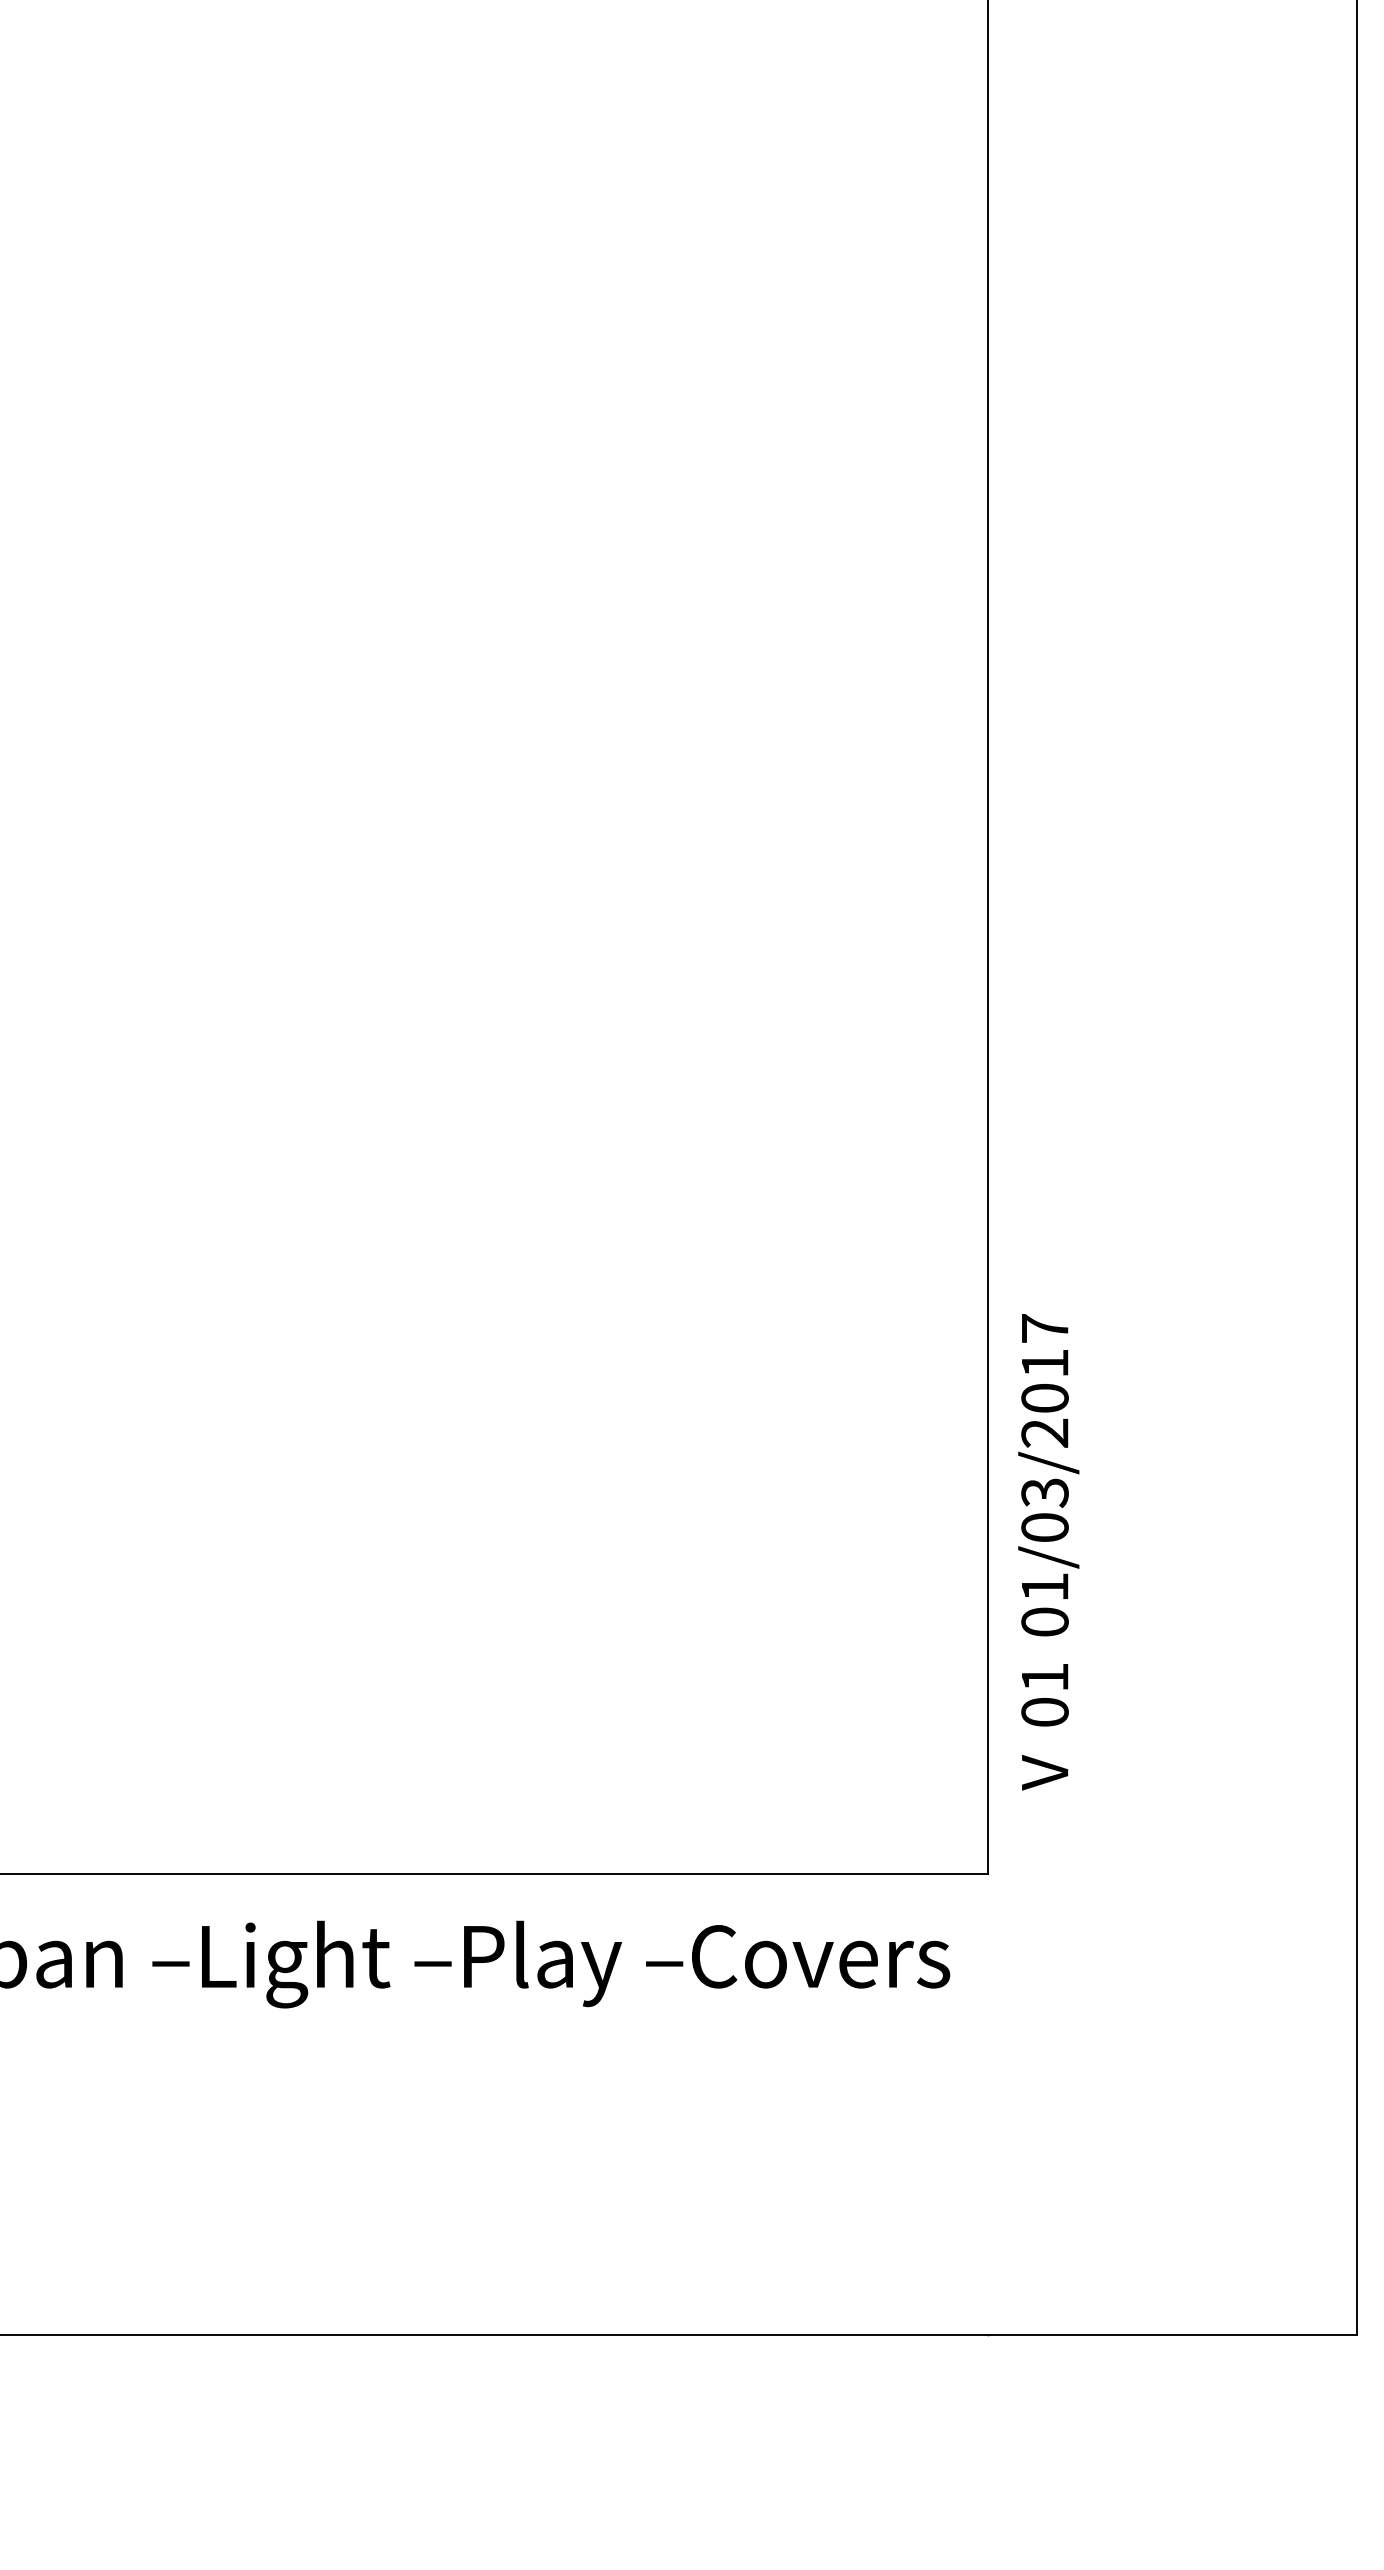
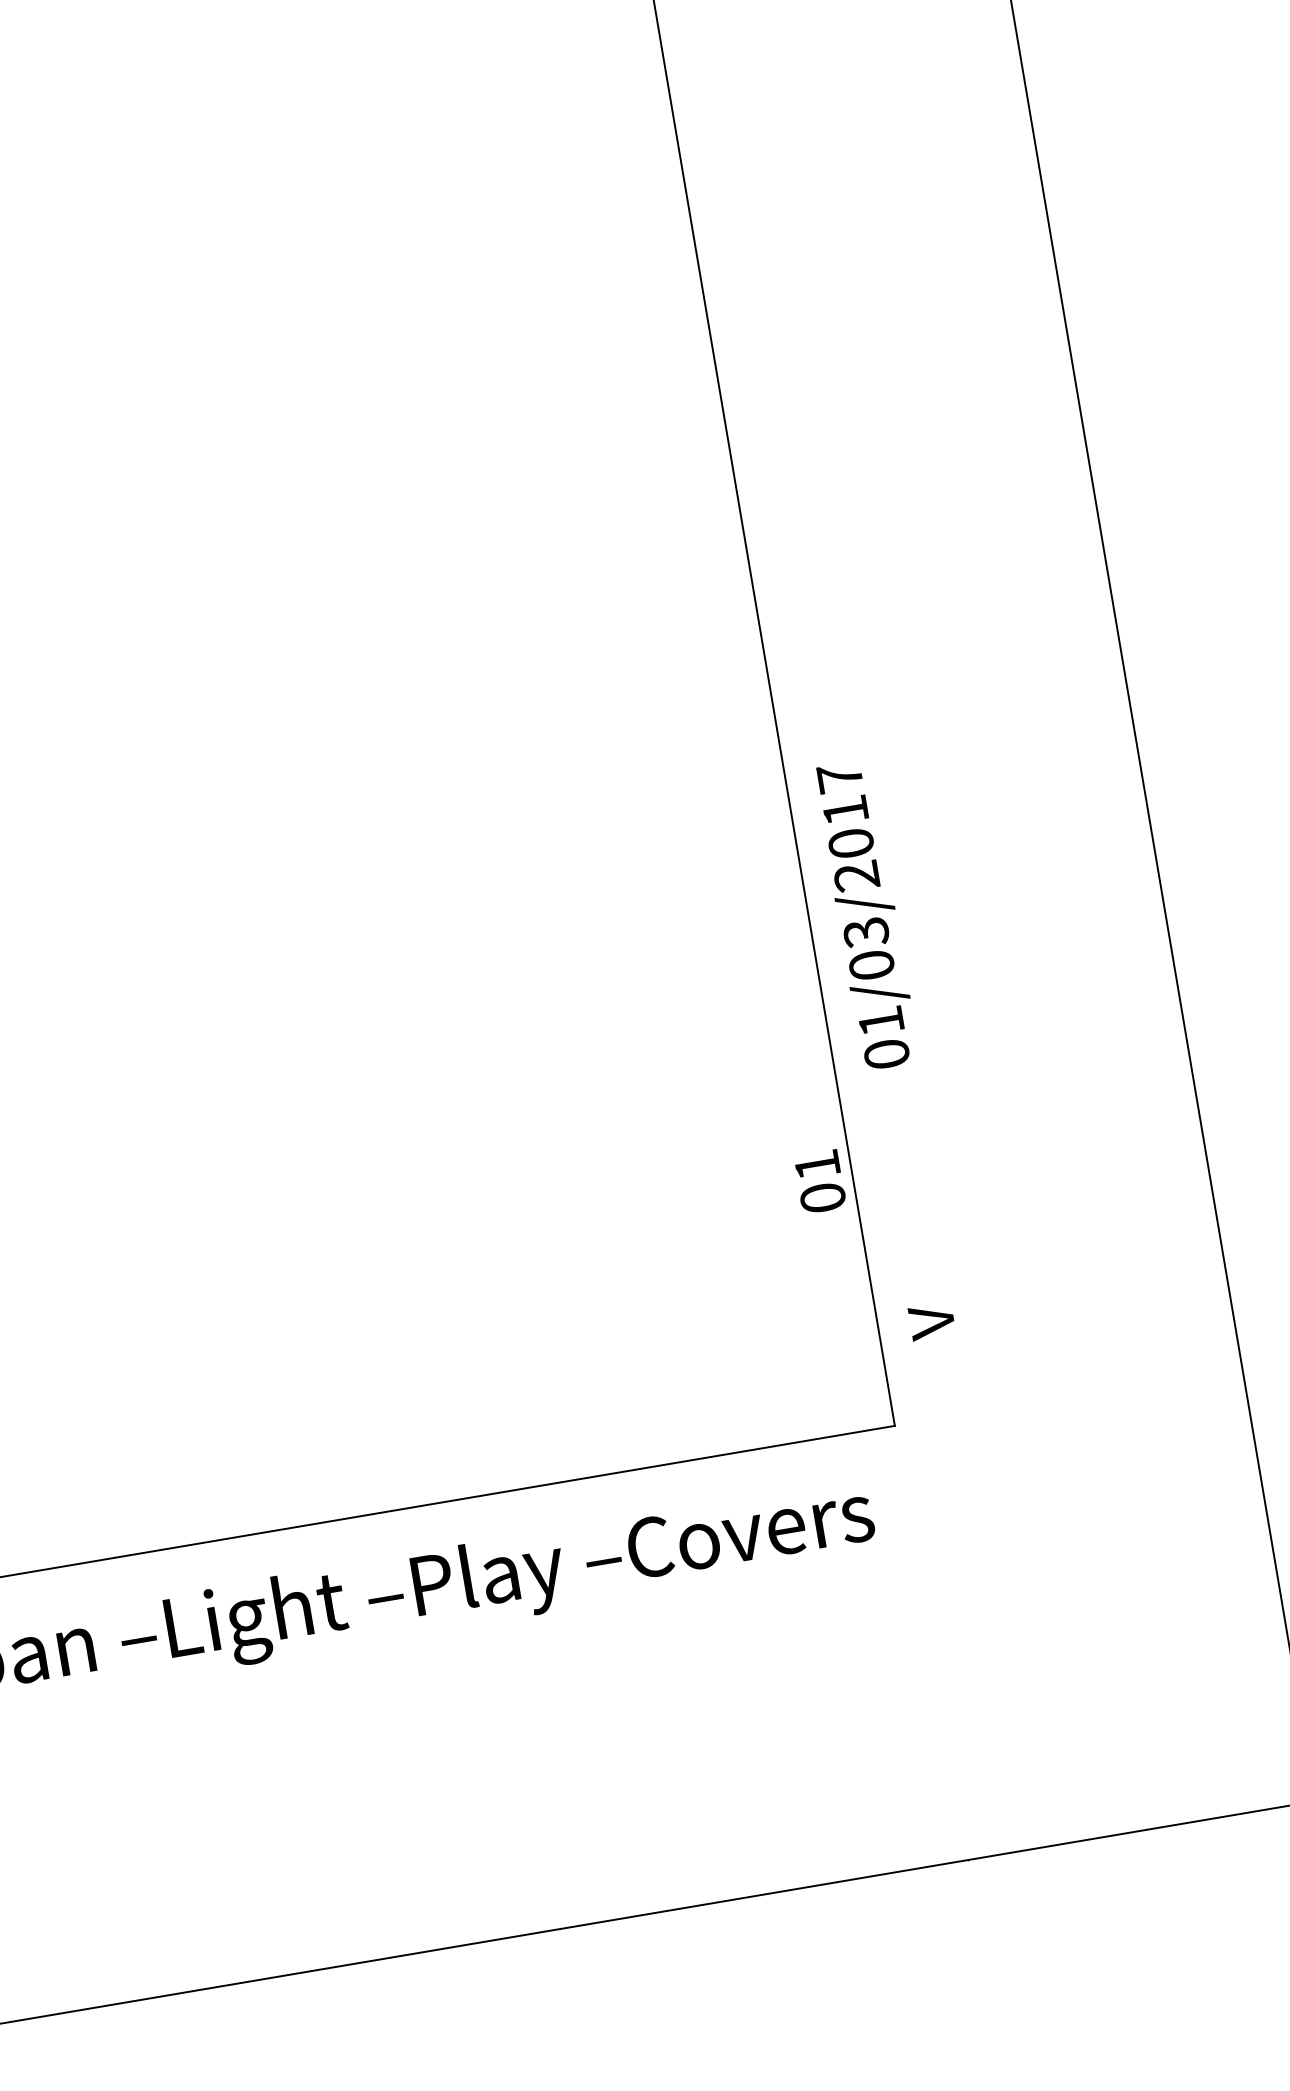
text: (1048, 1475) -> (866, 915), moved
text: (1044, 1695) -> (819, 1182), moved

